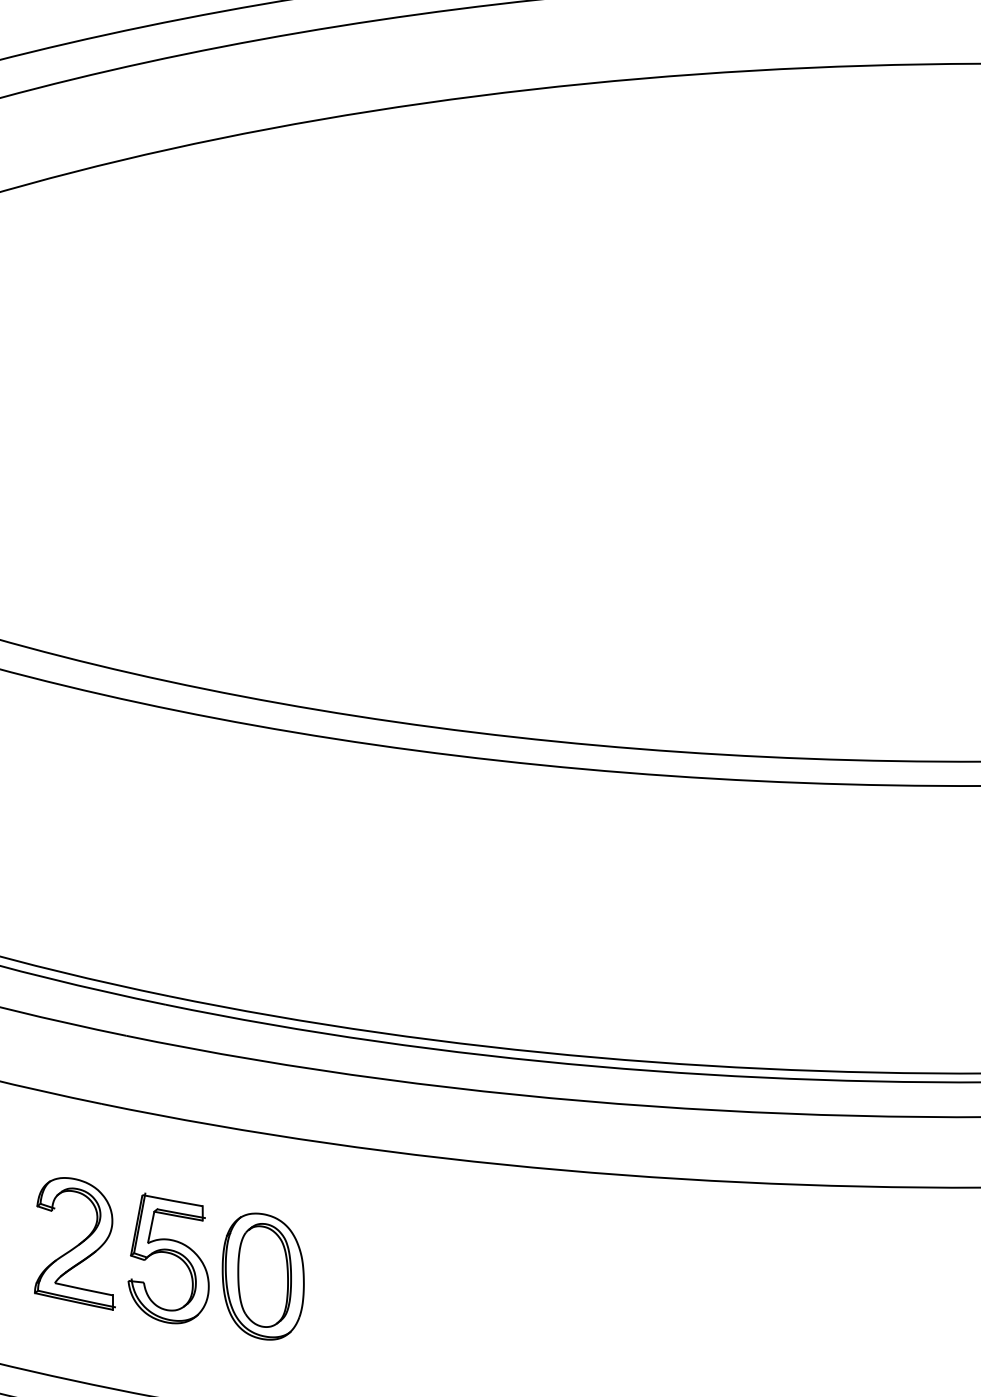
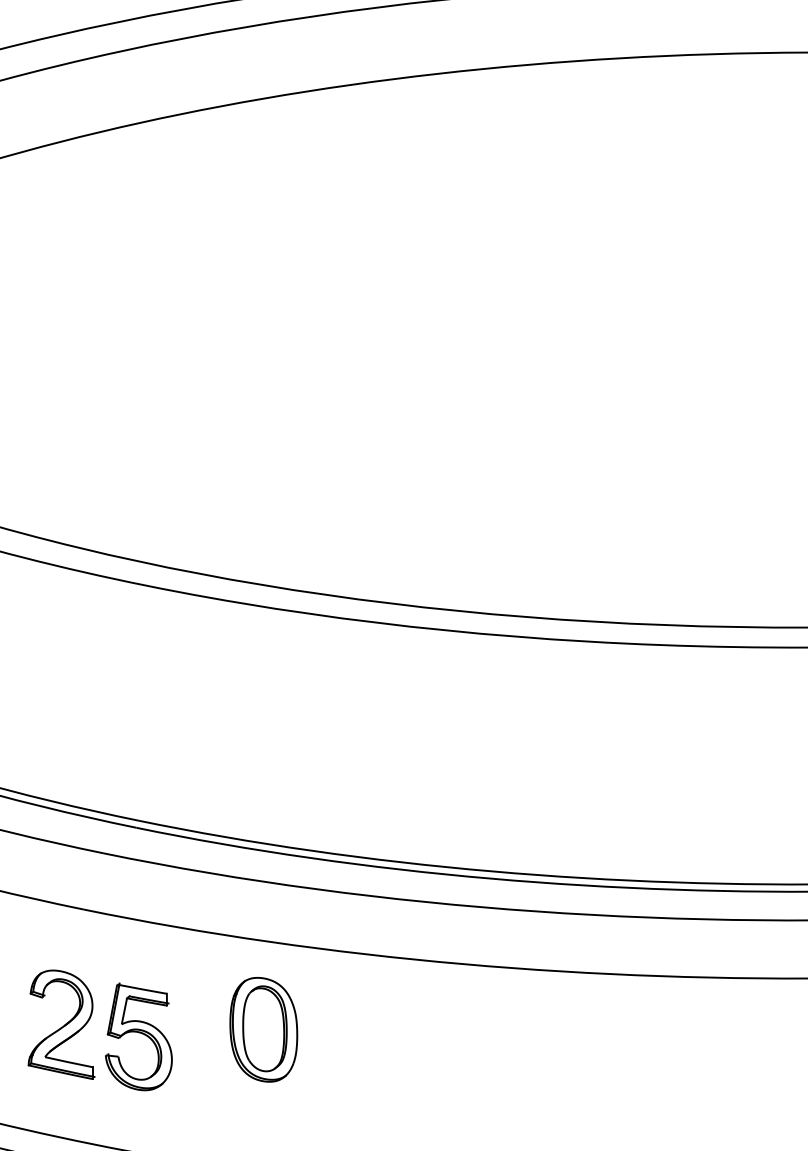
part: (262, 1276) -> (263, 1029), moved

